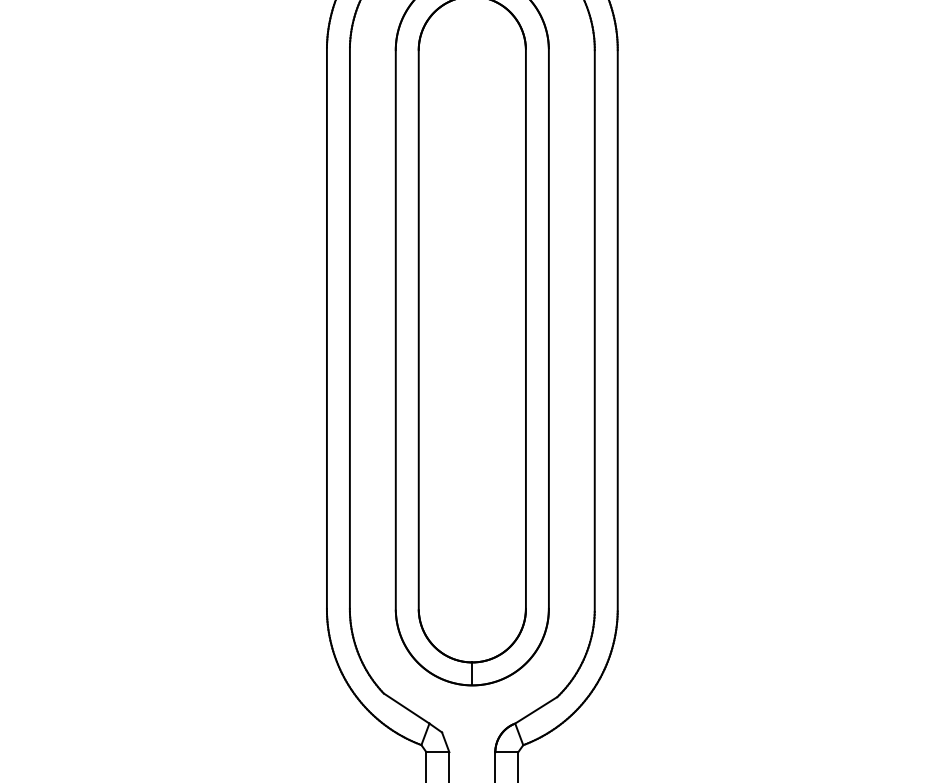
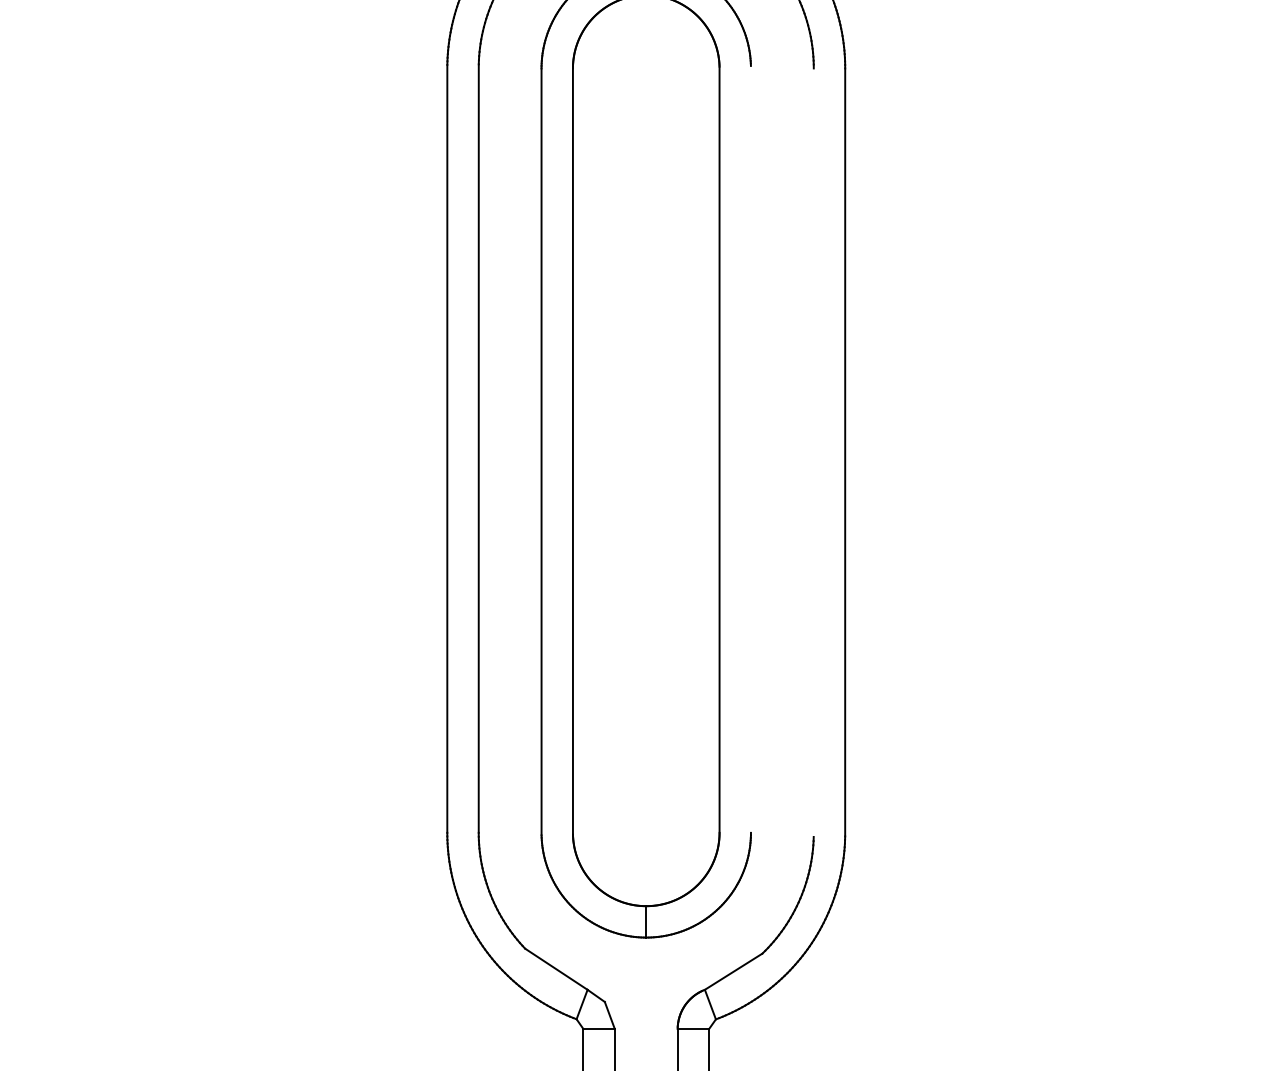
line: (548, 328) -> (750, 449), removed
line: (594, 330) -> (813, 452), removed

